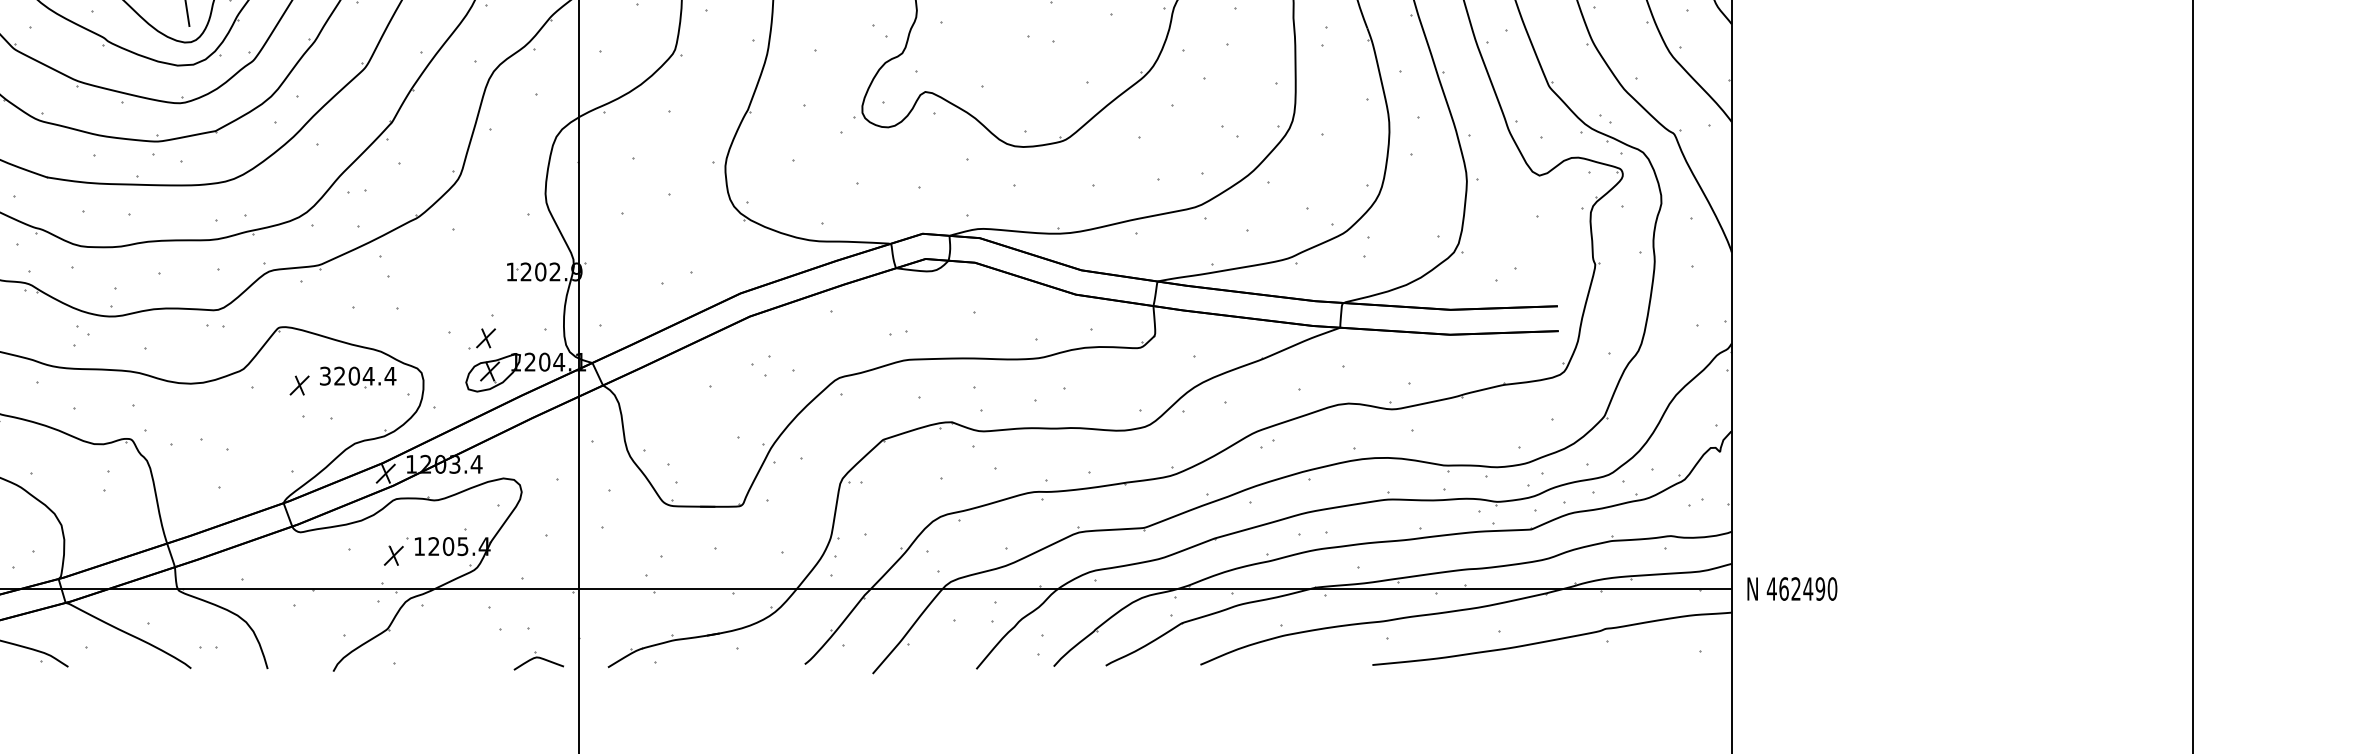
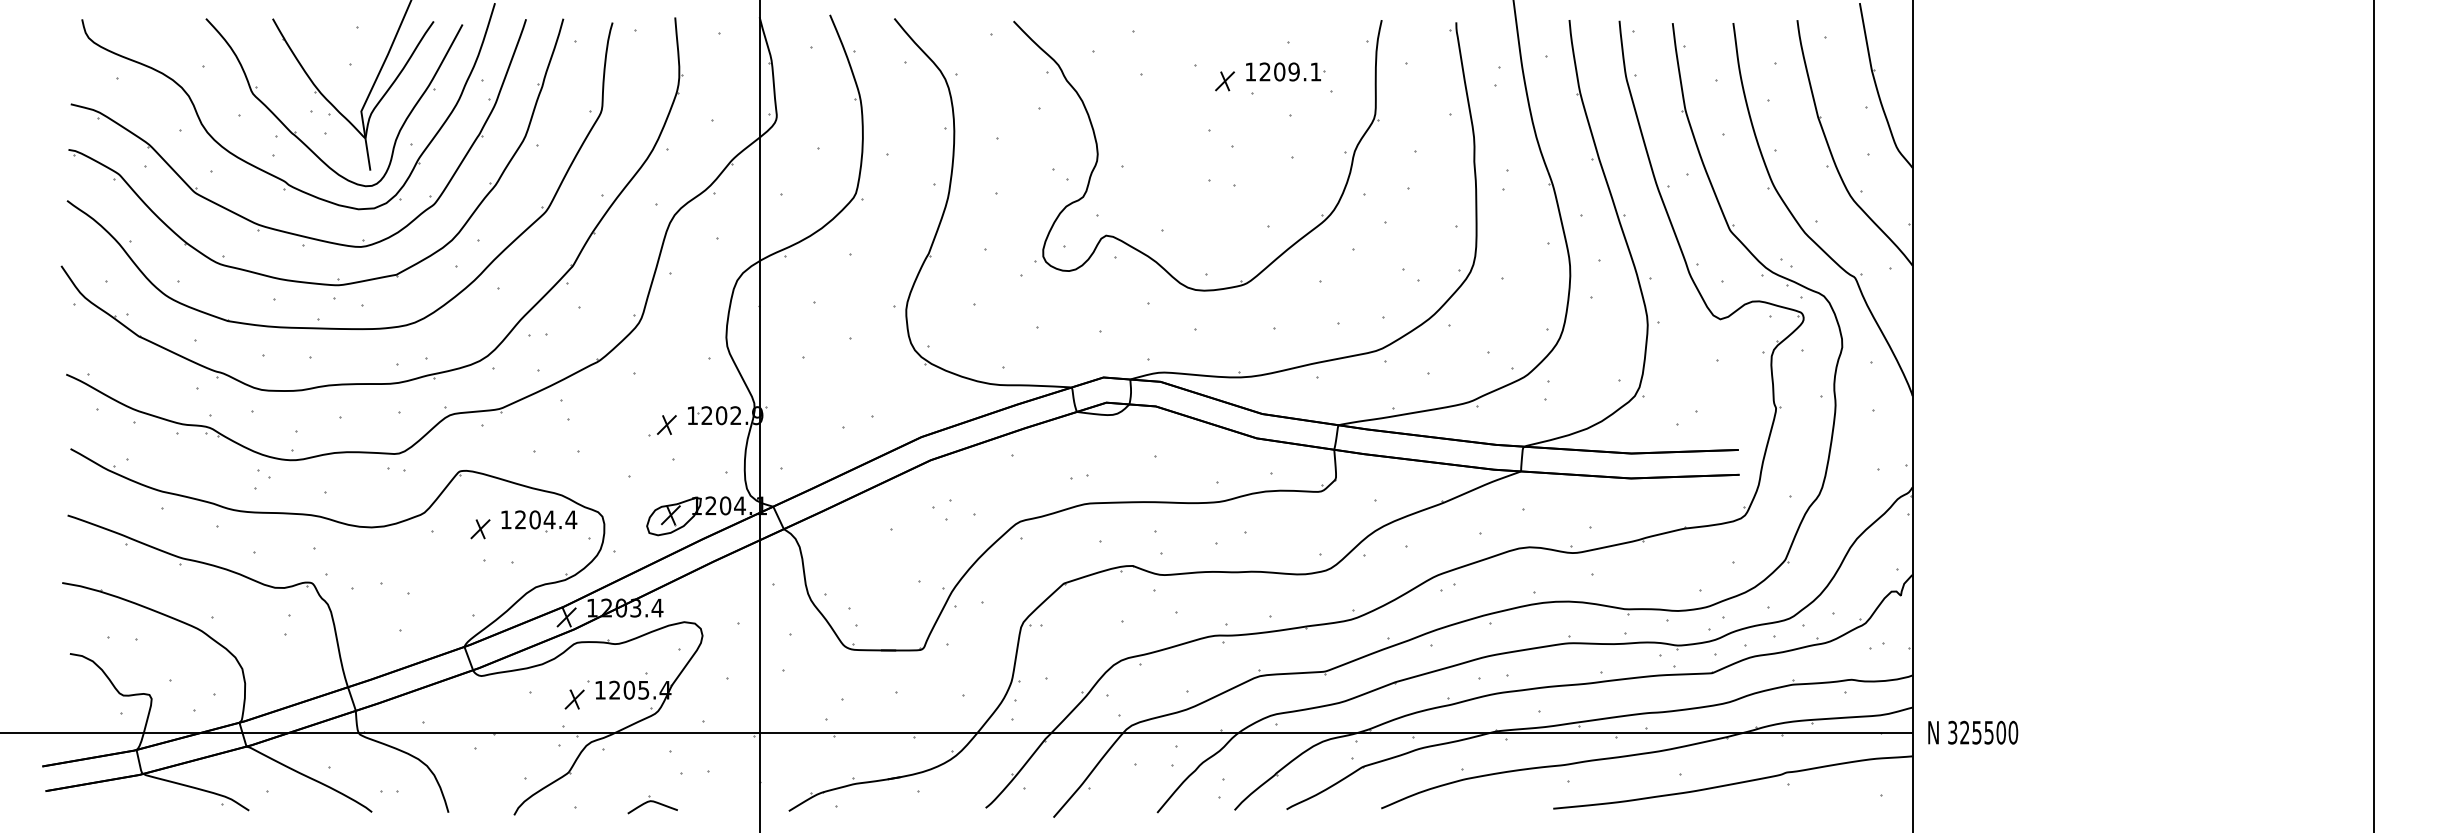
part: (481, 338) -> (662, 425), moved
text: (324, 375) -> (505, 519), 3204.4 -> 1204.4
text: (1795, 588) -> (1976, 732), 462490 -> 325500
part: (538, 660) -> (652, 804), moved

